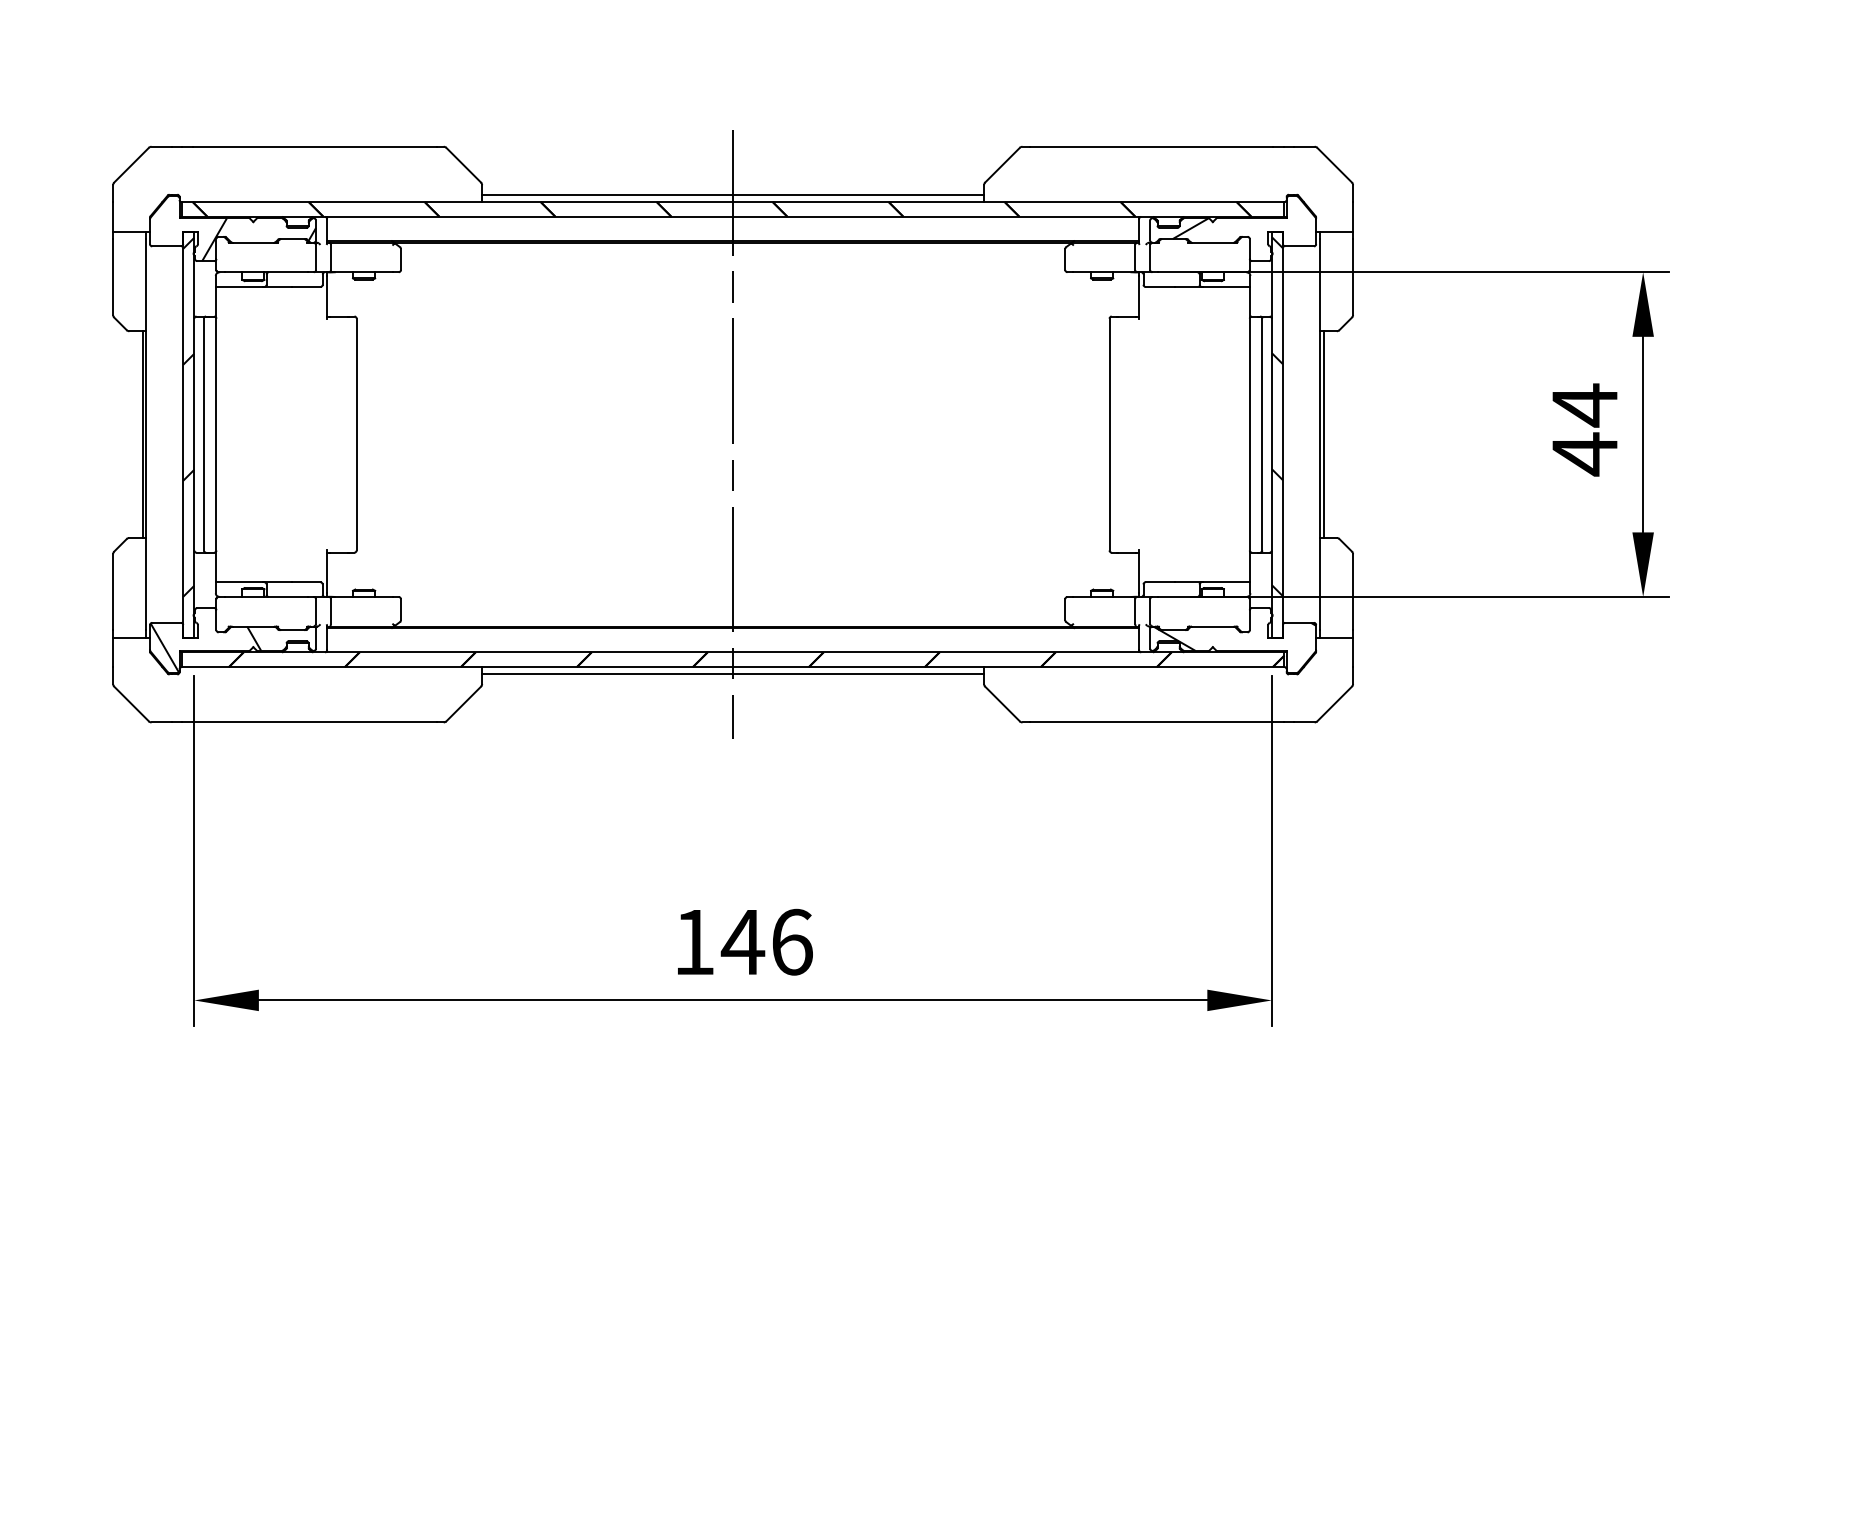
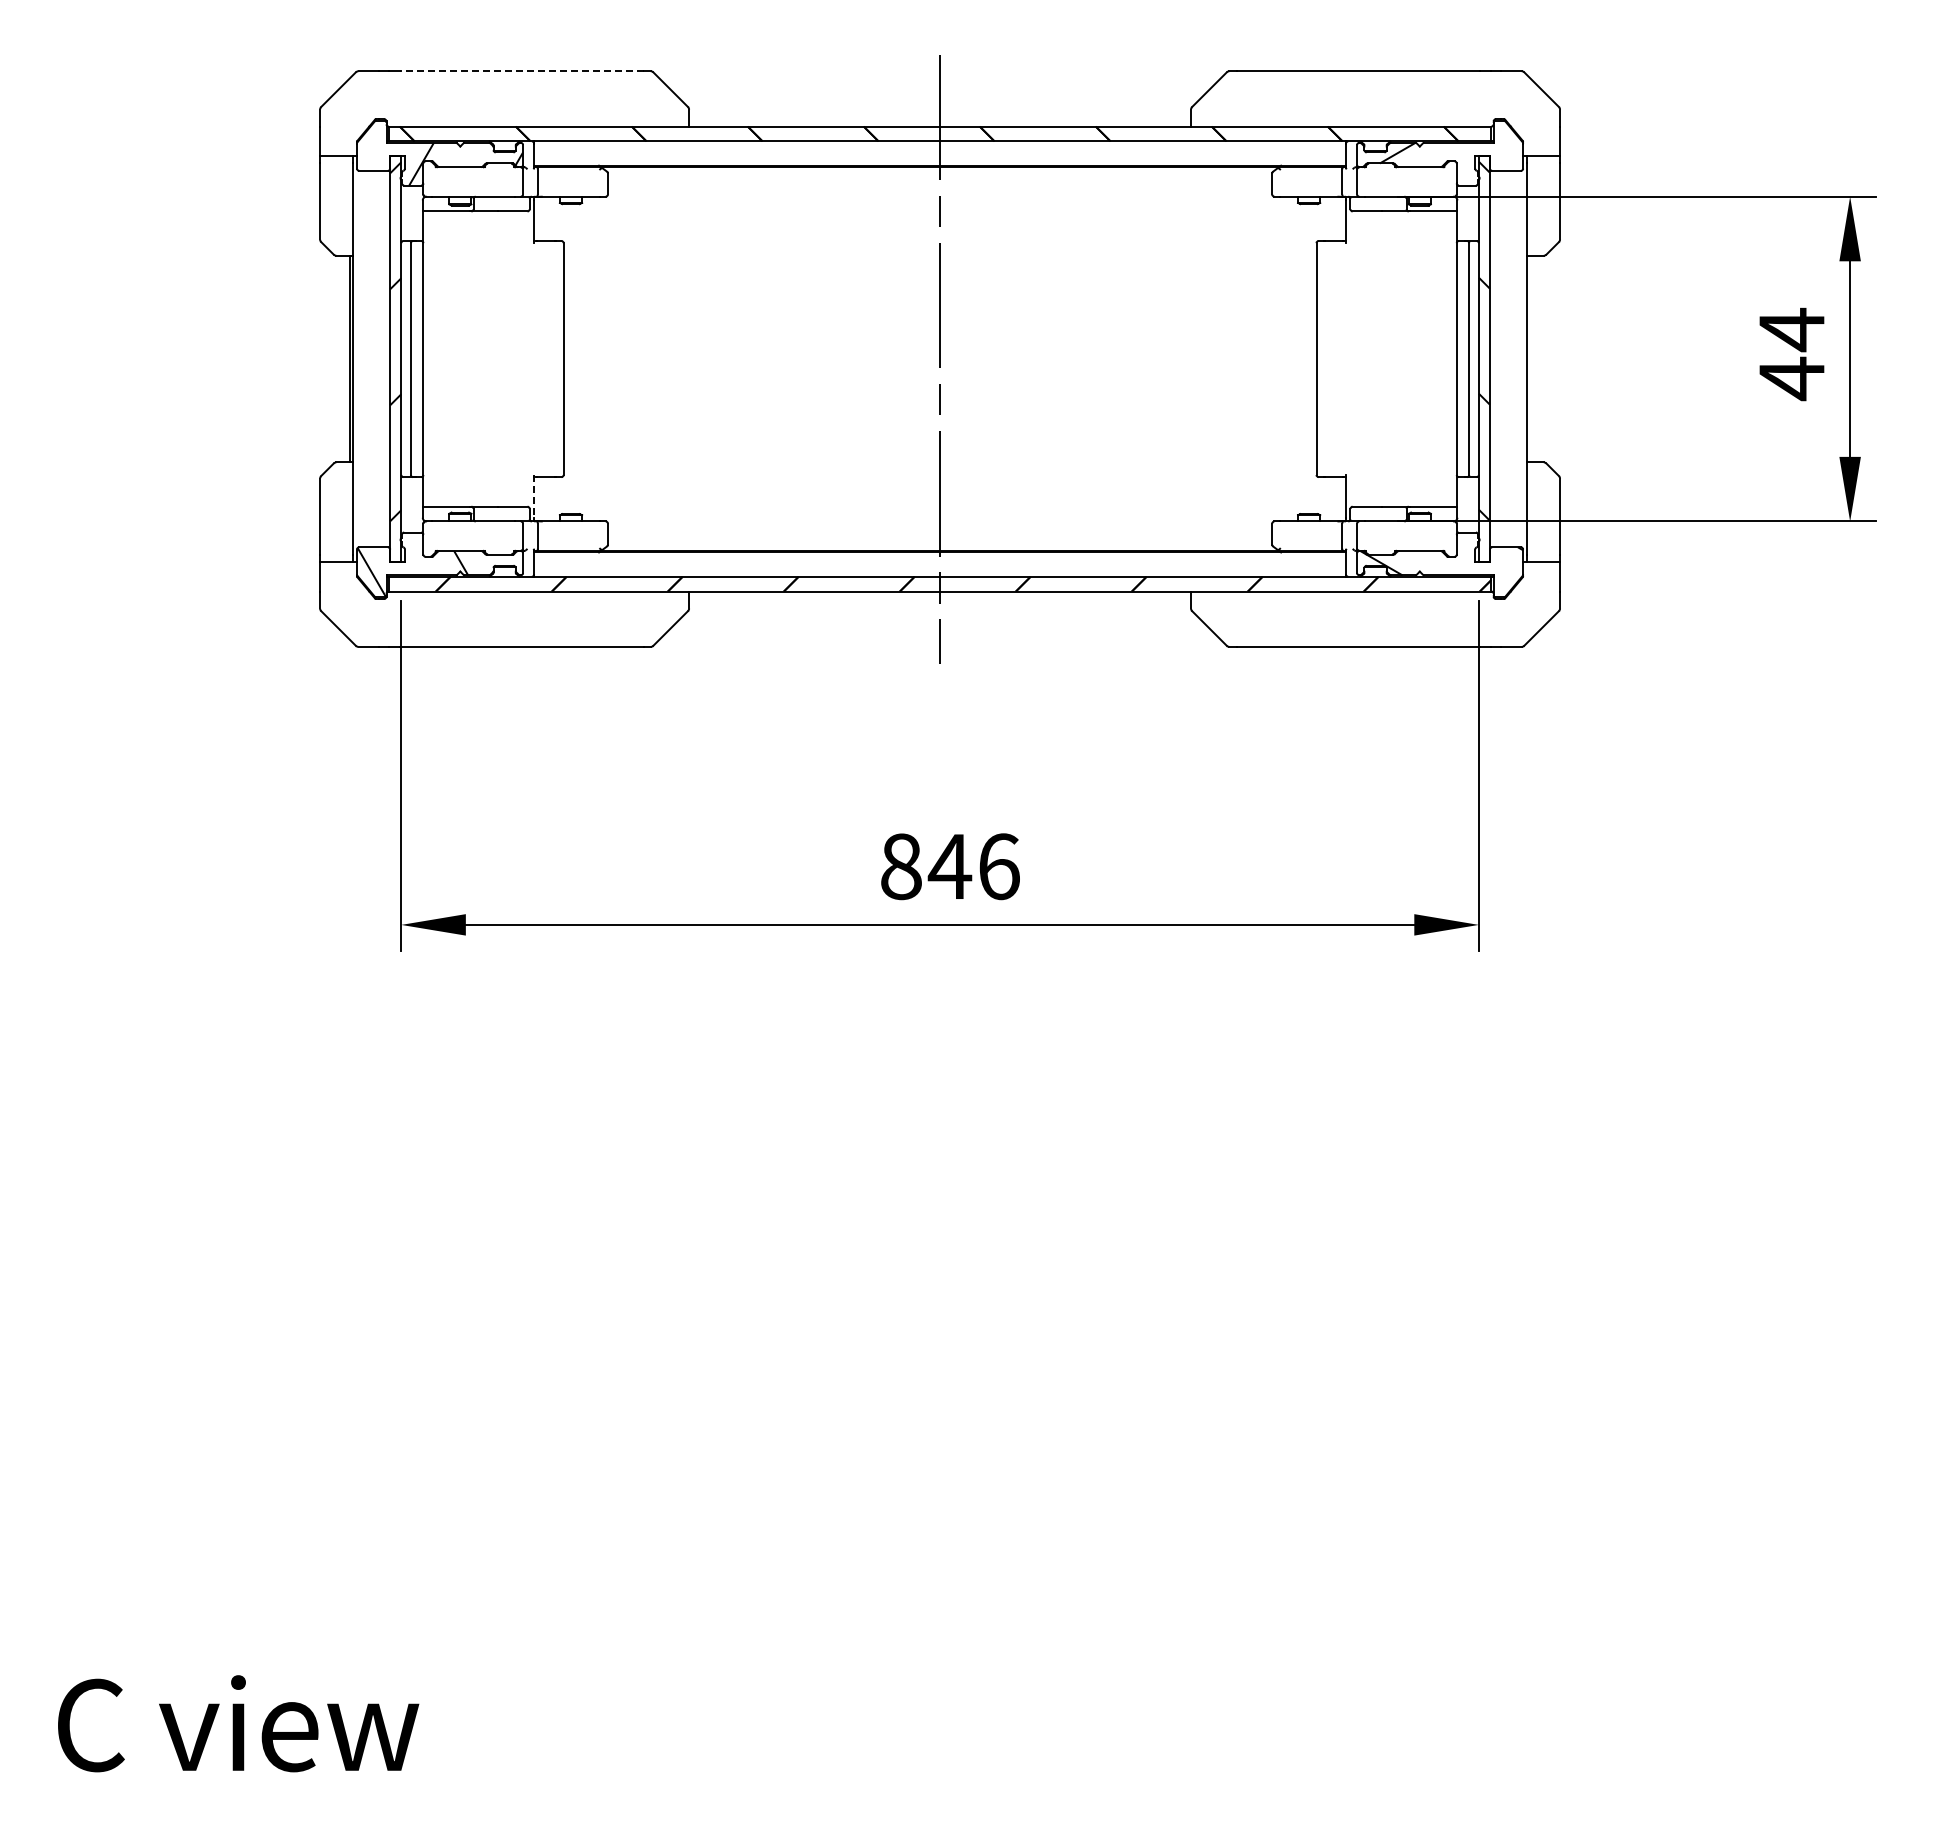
line: (314, 147) -> (521, 71), solid -> dashed
line: (733, 195) -> (940, 119), removed
line: (1323, 434) -> (1530, 358), removed
line: (327, 572) -> (534, 496), solid -> dashed
line: (733, 674) -> (940, 598), removed
text: (694, 942) -> (901, 866), 146 -> 846

